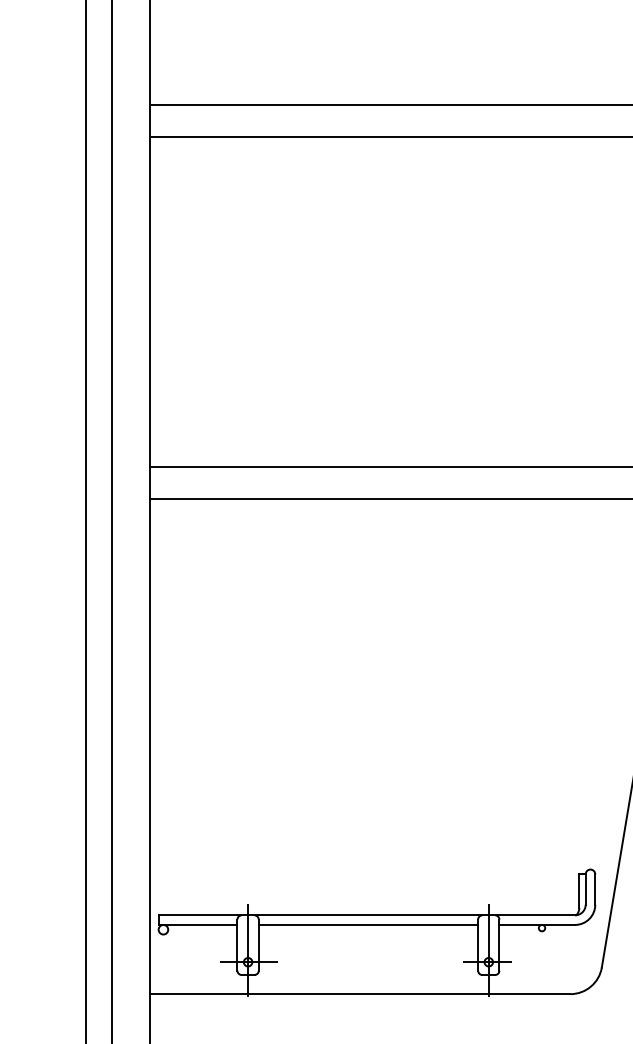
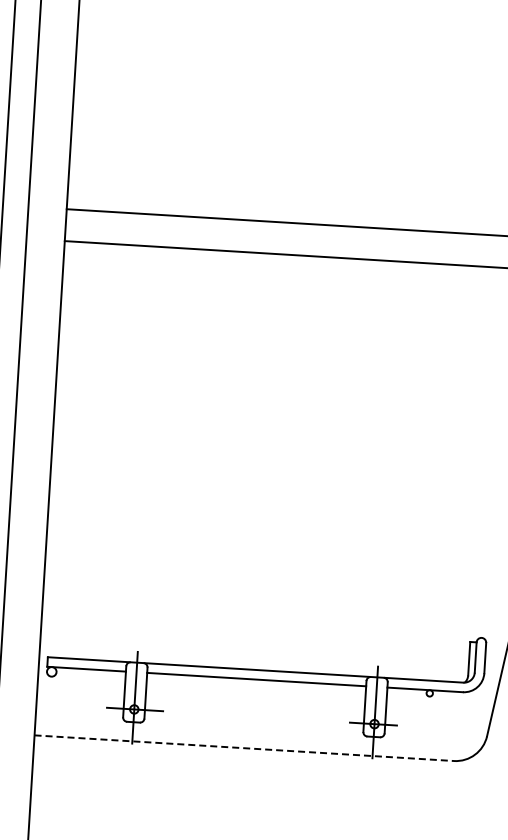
line: (360, 994) -> (244, 748), solid -> dashed

